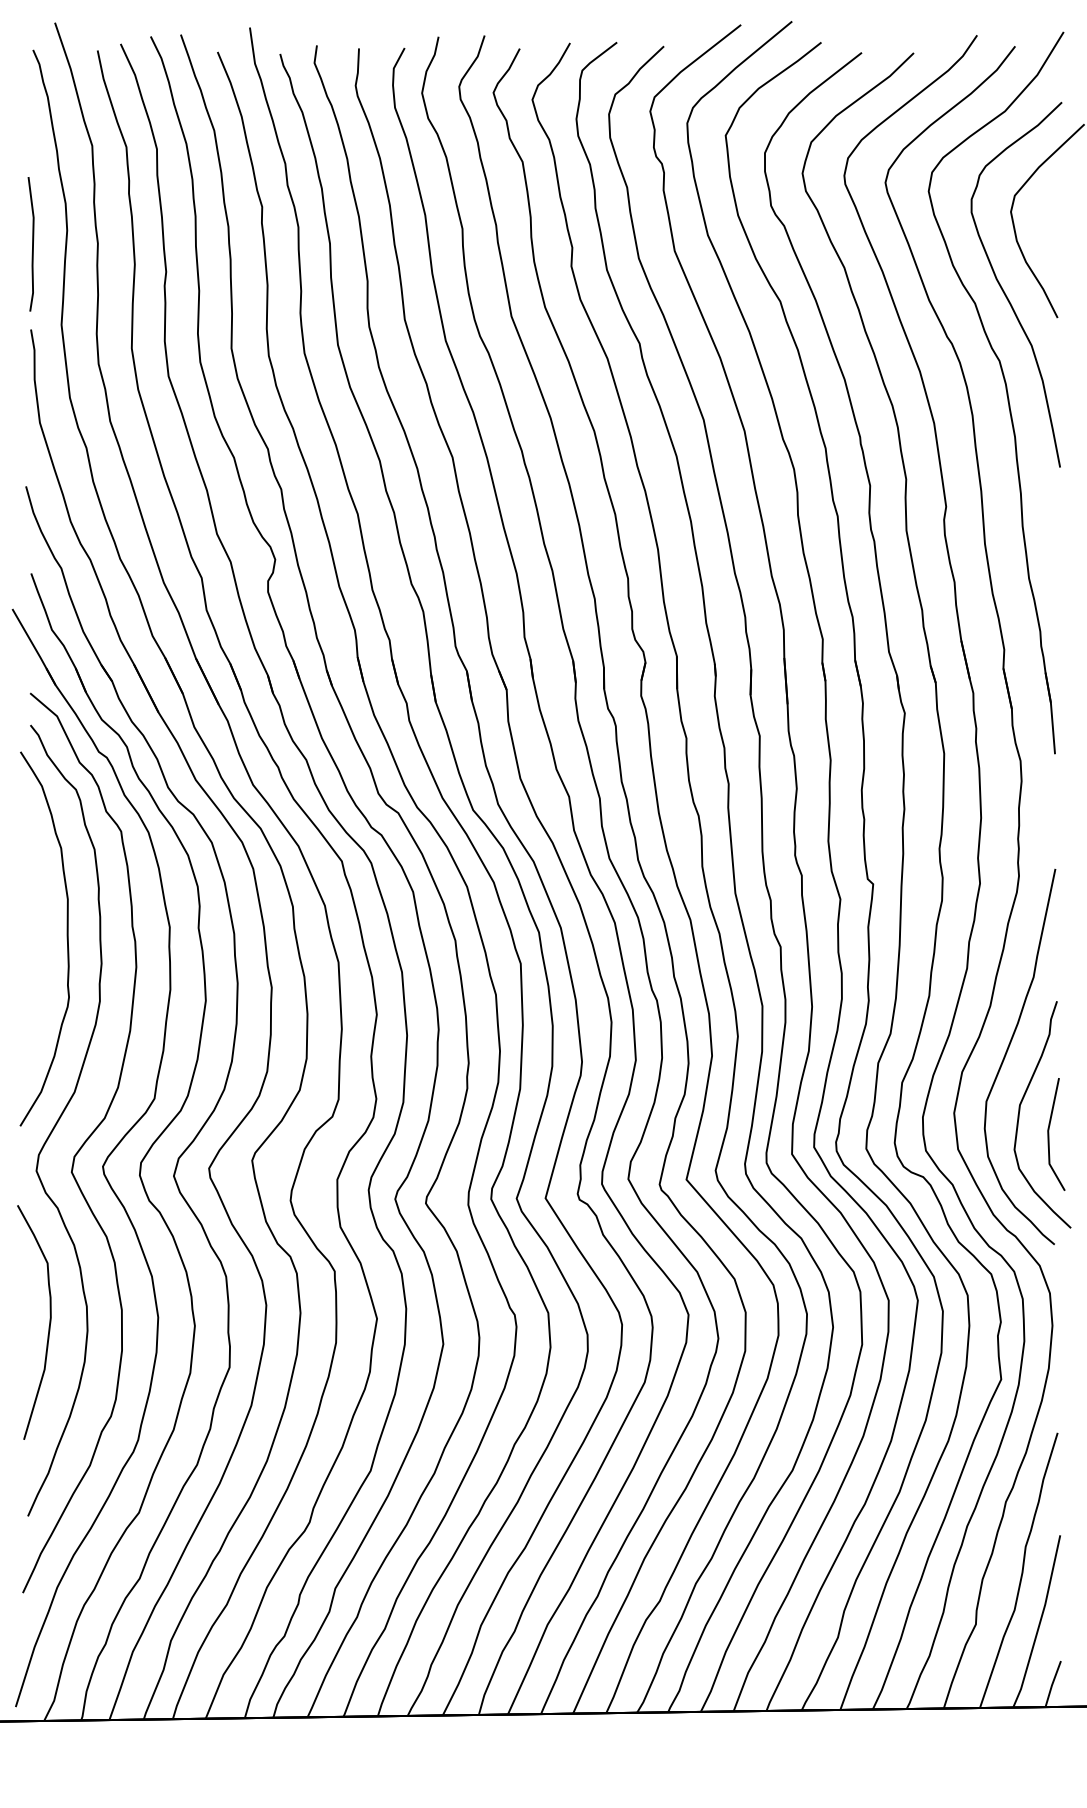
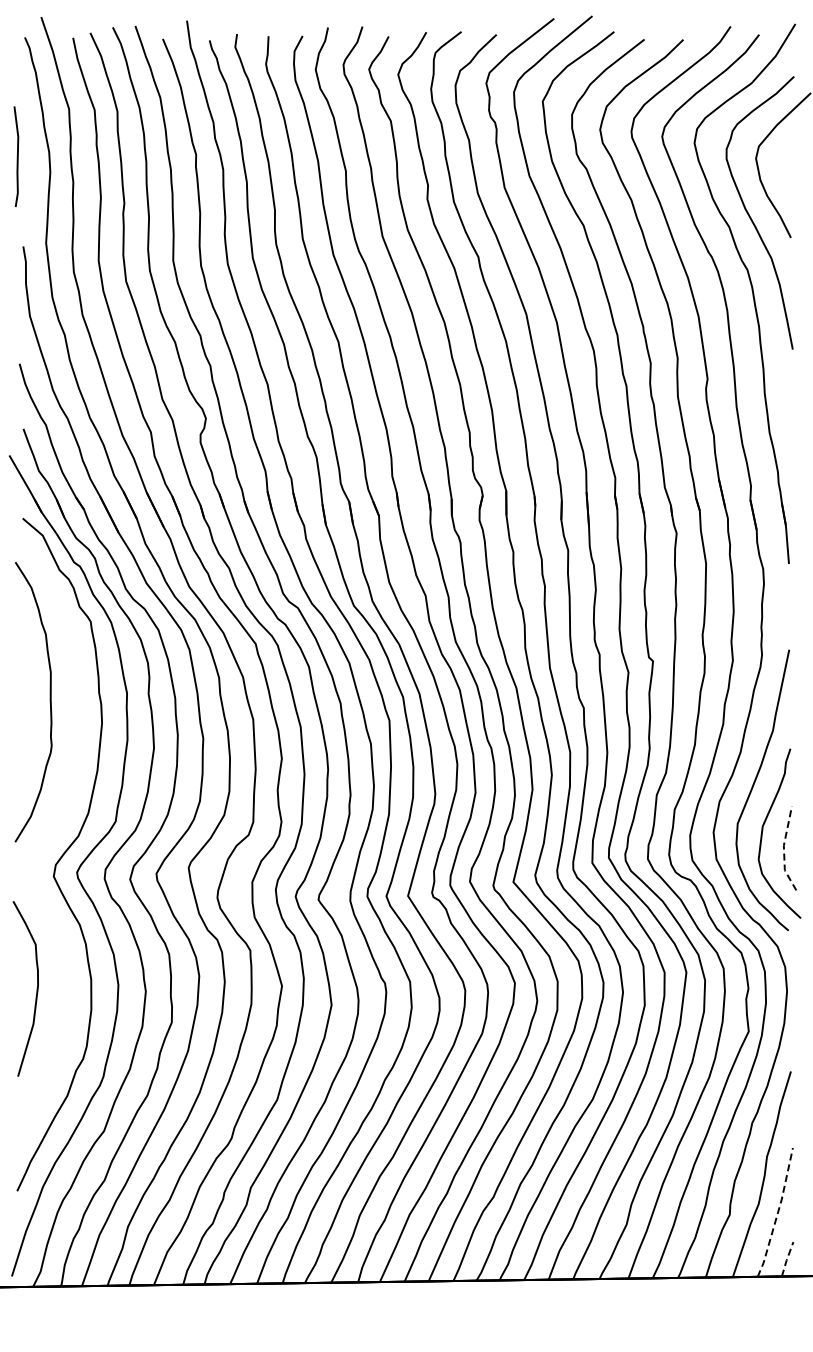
line: (31, 243) -> (16, 156), moved
curve: (62, 1117) -> (46, 835), removed
line: (1049, 1136) -> (784, 849), solid -> dashed
line: (1041, 1621) -> (778, 1212), solid -> dashed
line: (1053, 1684) -> (787, 1259), solid -> dashed

